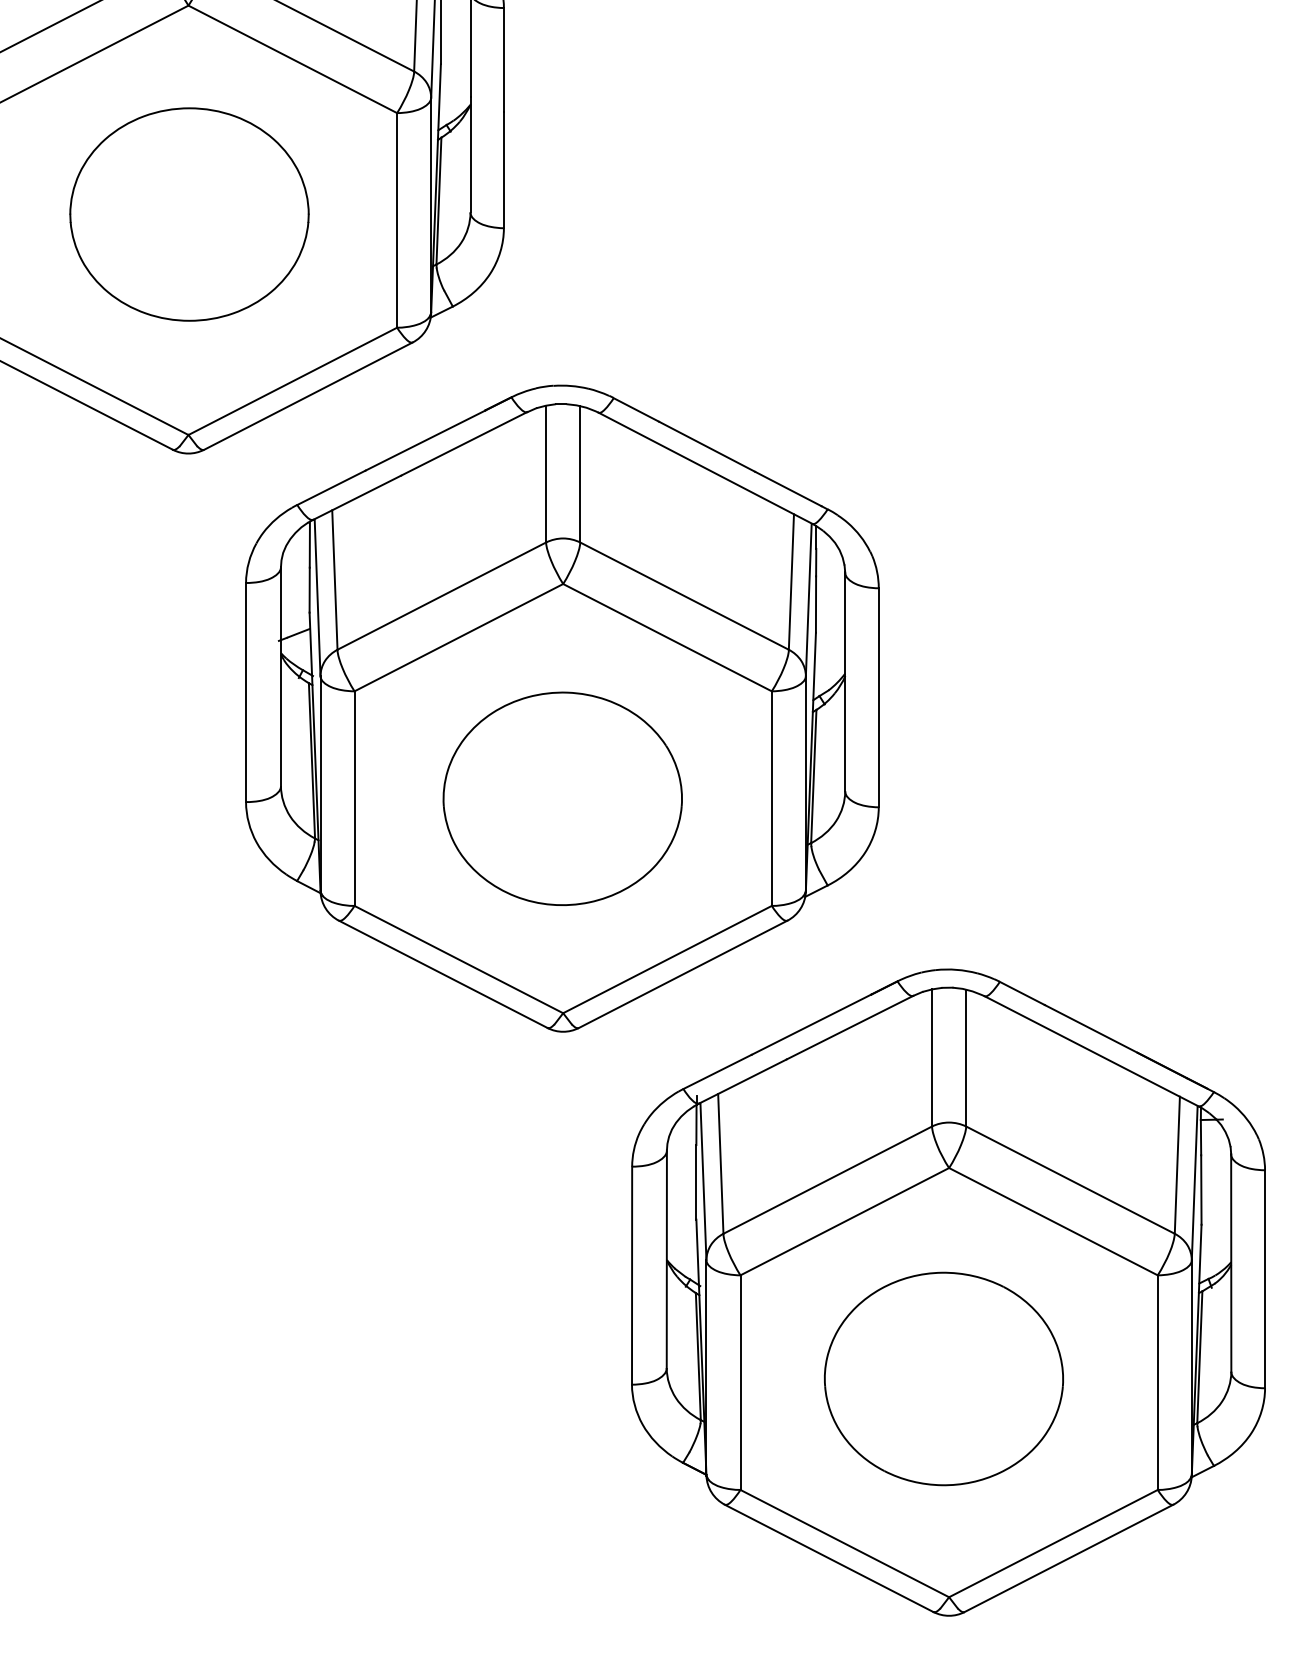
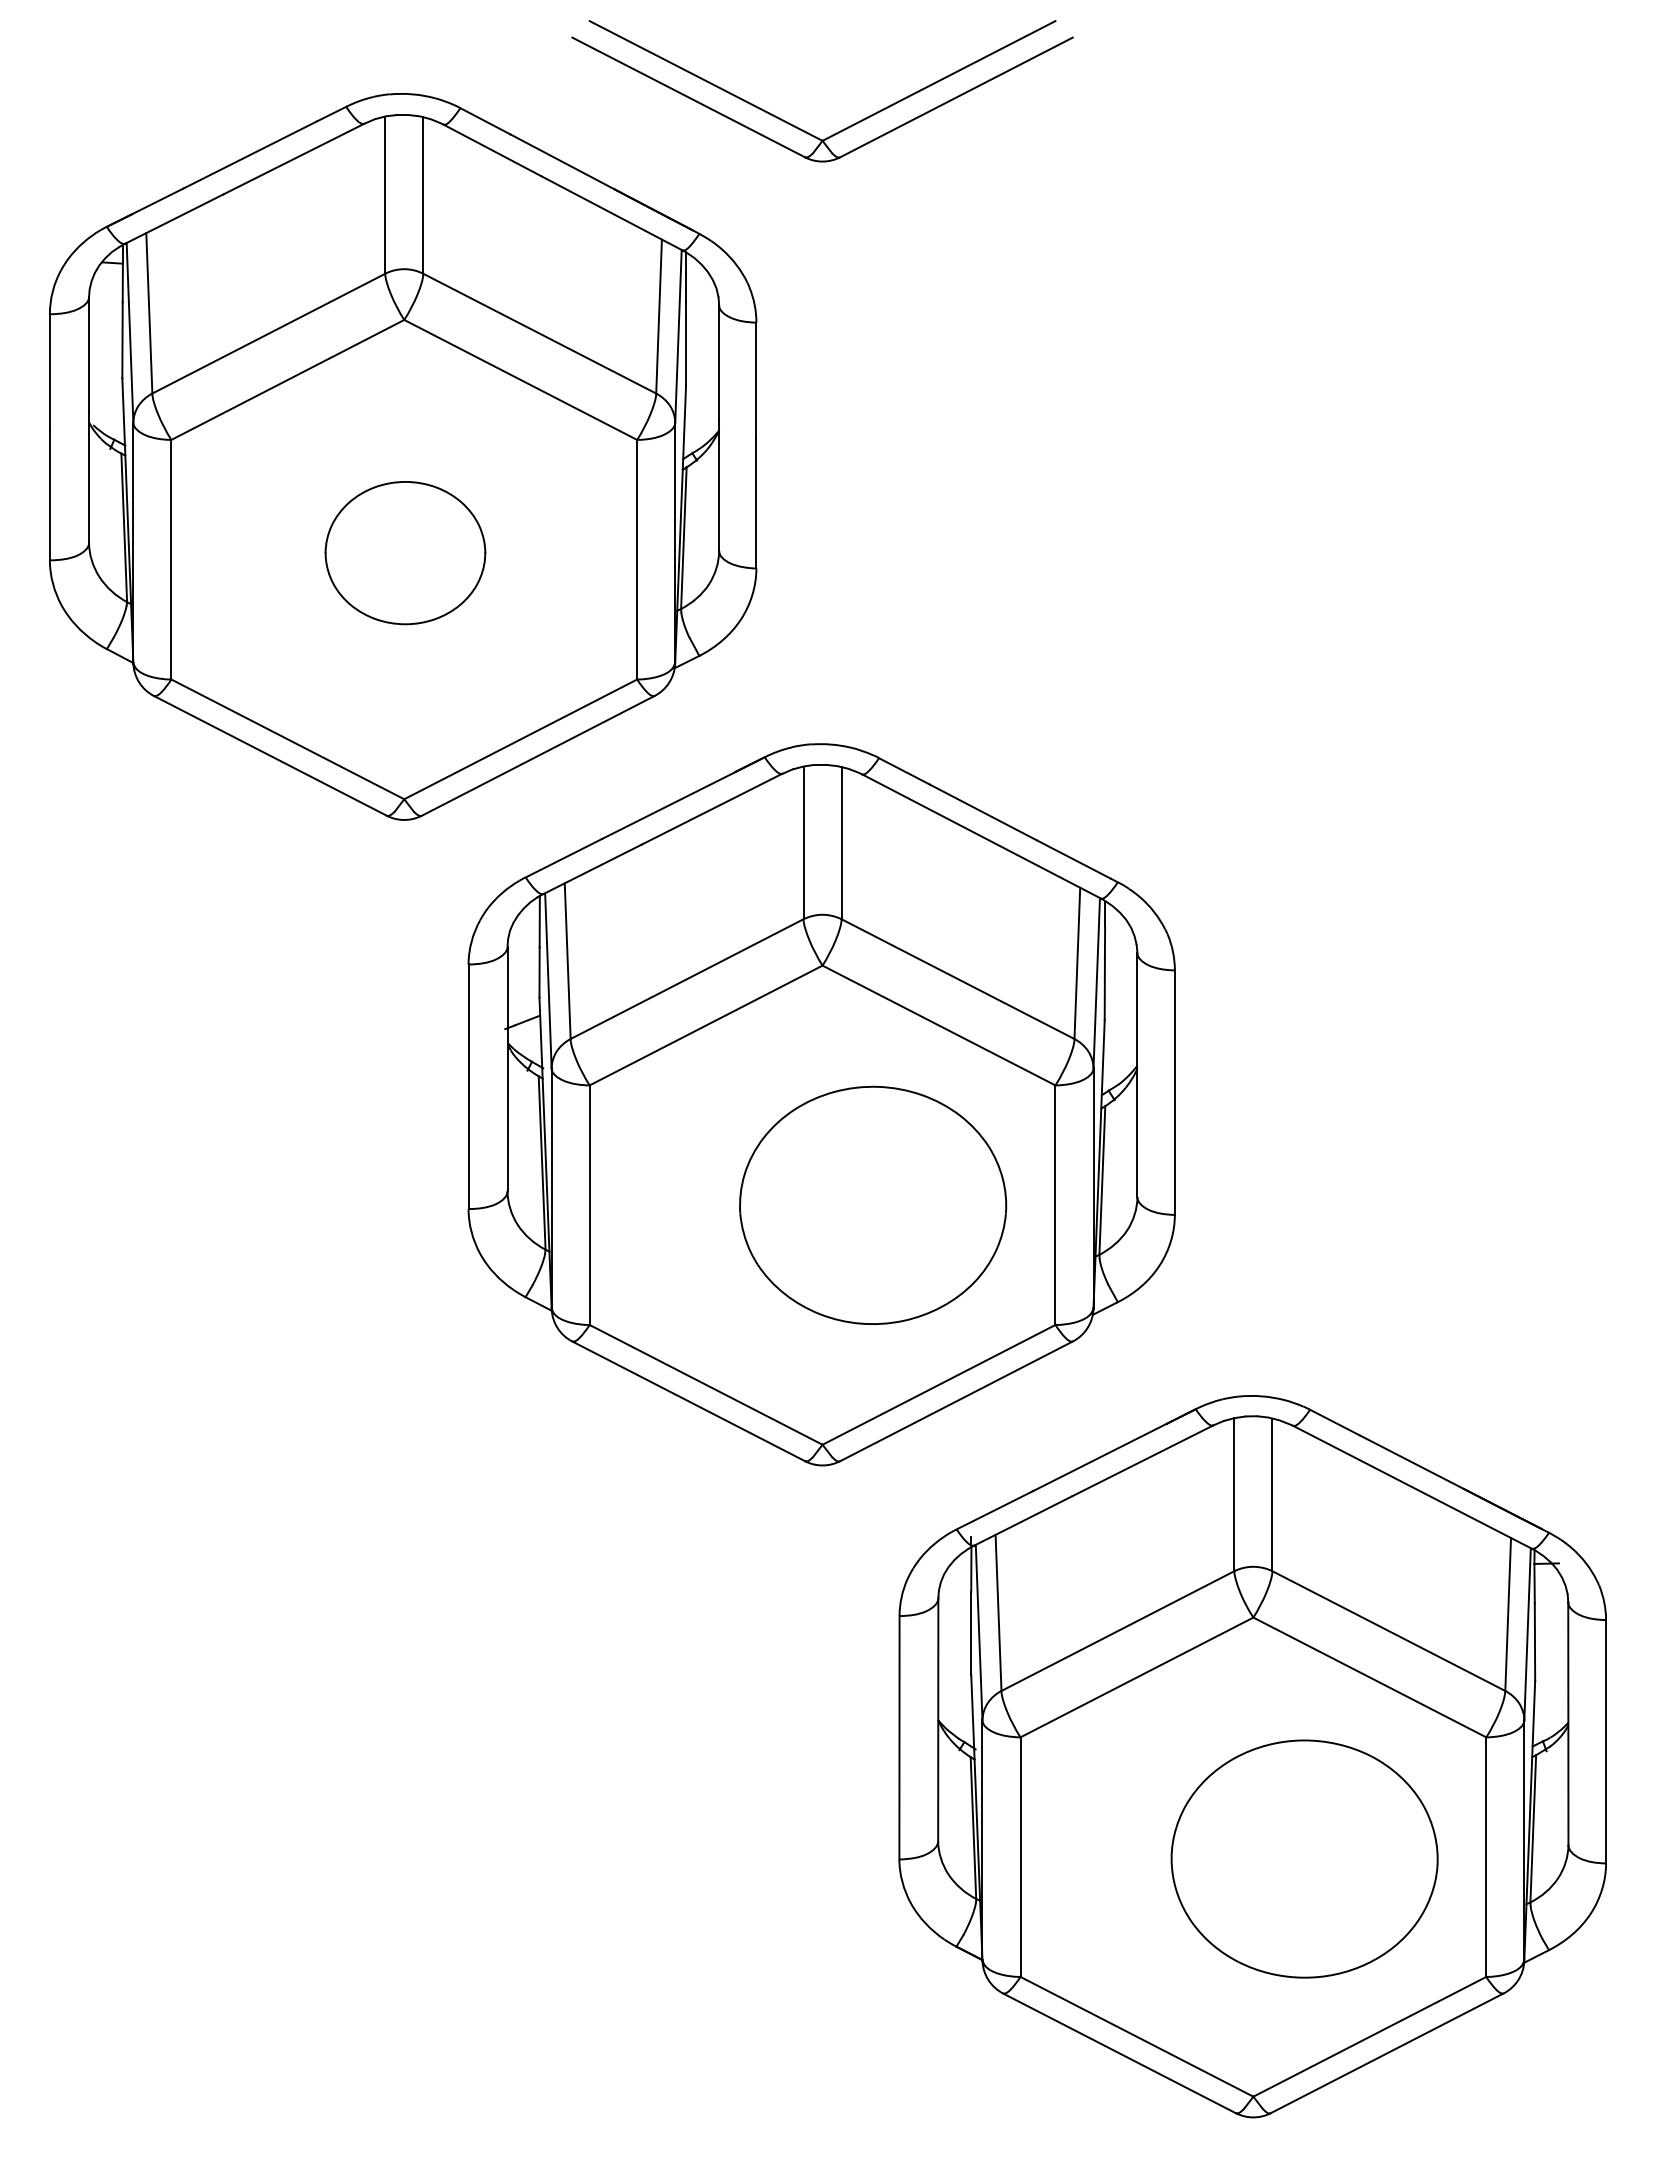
part: (189, 213) -> (405, 552), size x0.6
part: (563, 798) -> (873, 1204), moved
part: (943, 1378) -> (1304, 1858), moved

